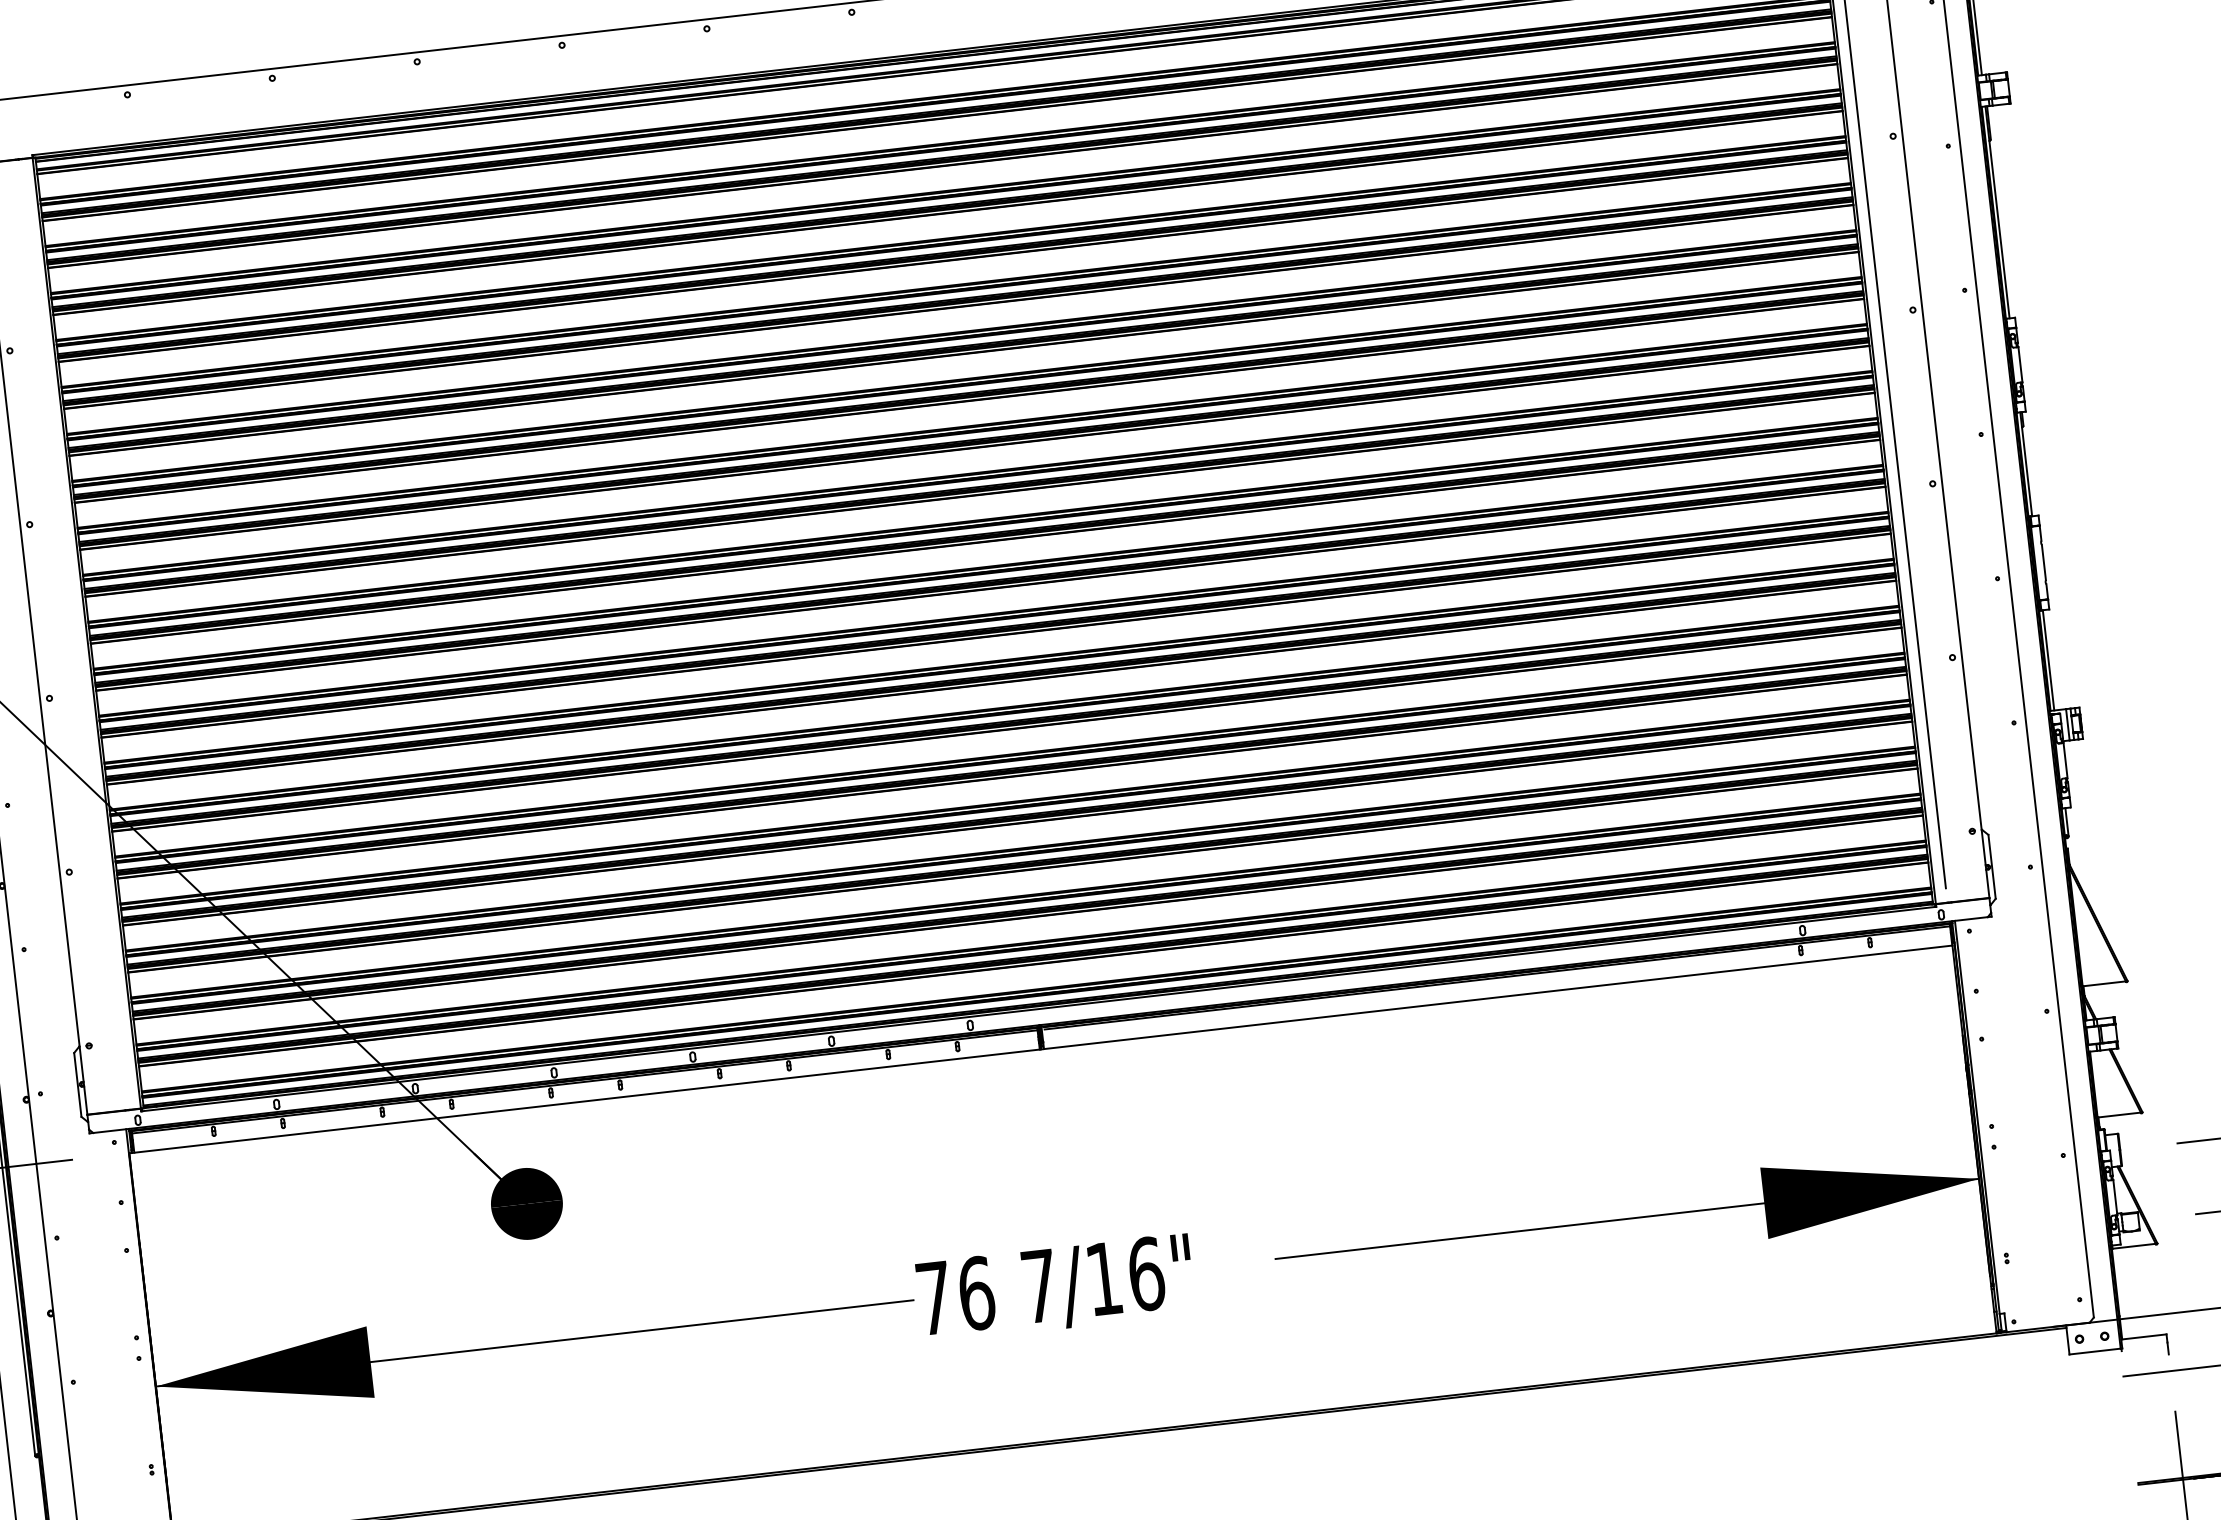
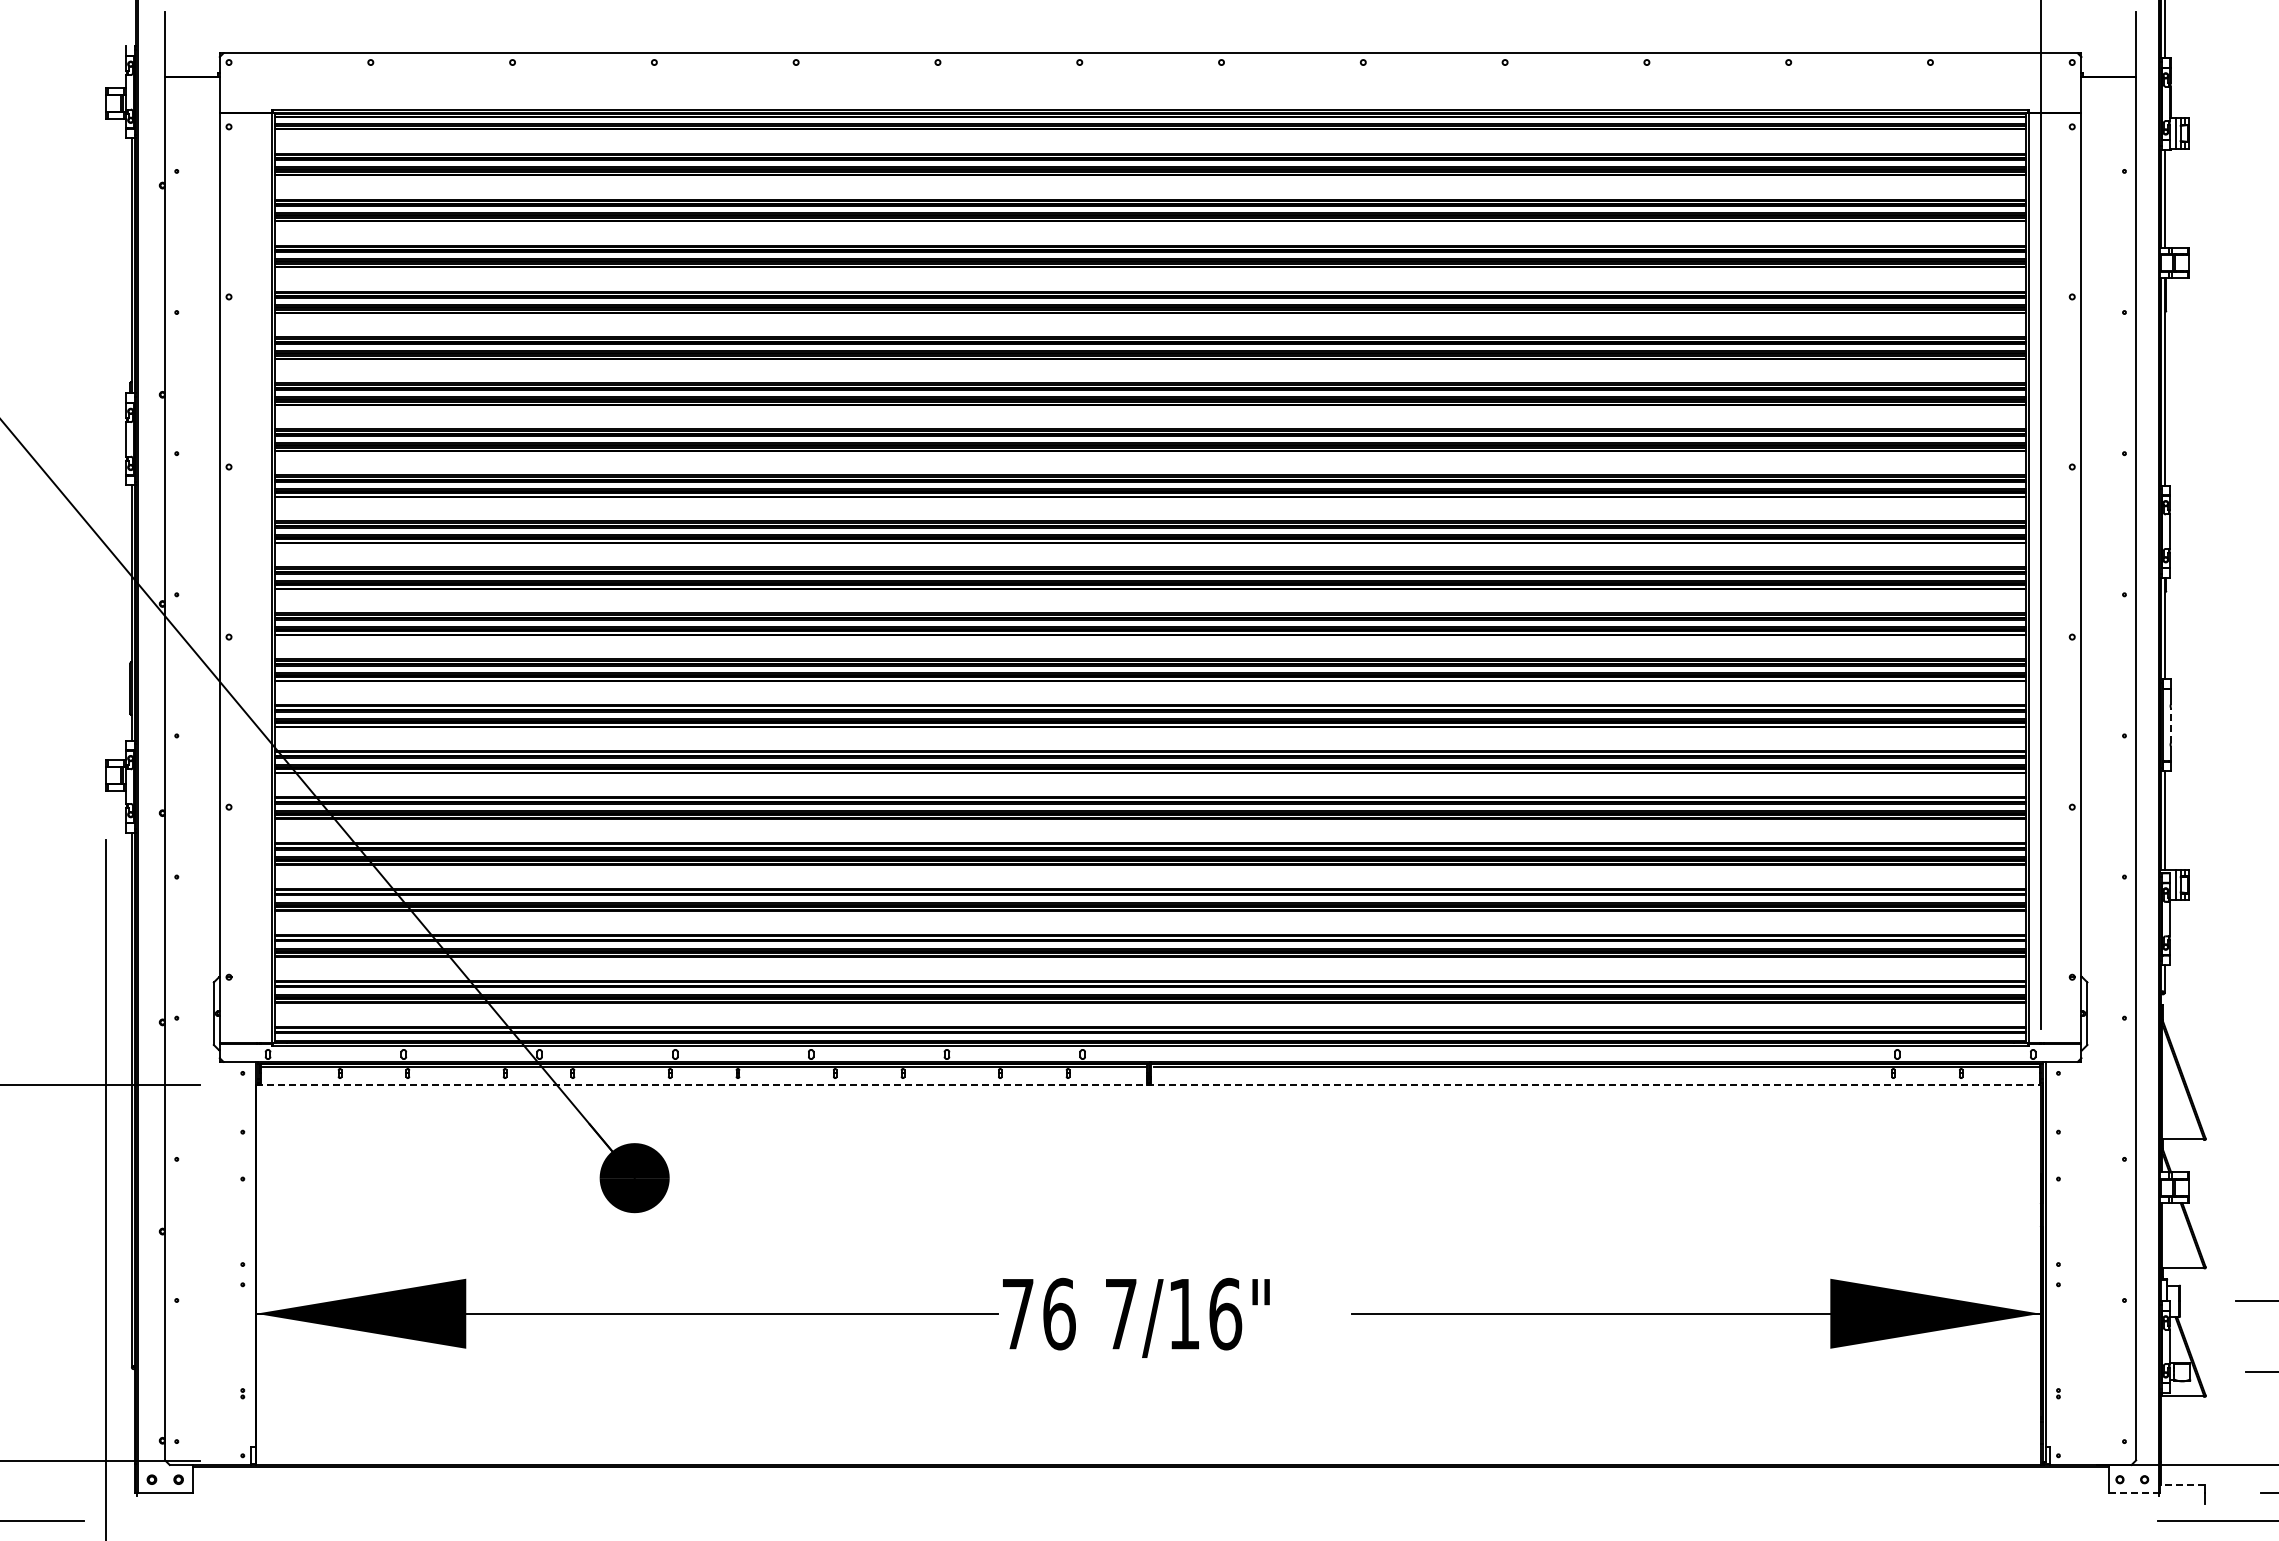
line: (2044, 561) -> (2171, 724), solid -> dashed
line: (1041, 1049) -> (1148, 1085), solid -> dashed
line: (2142, 1336) -> (2181, 1484), solid -> dashed
line: (2095, 1351) -> (2134, 1493), solid -> dashed

